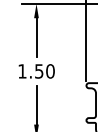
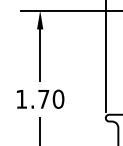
text: (39, 71) -> (44, 99), 1.50 -> 1.70

